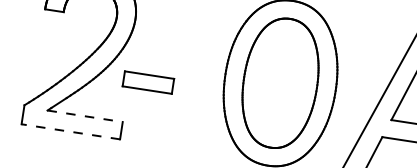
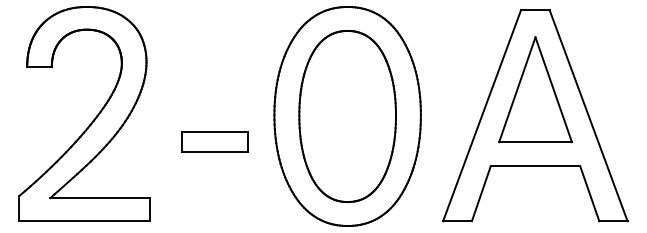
part: (148, 82) -> (214, 141), moved
line: (85, 116) -> (100, 198), dashed -> solid
line: (70, 131) -> (84, 221), dashed -> solid

